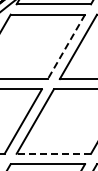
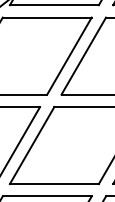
line: (66, 47) -> (69, 56), dashed -> solid
line: (53, 153) -> (53, 183), dashed -> solid

